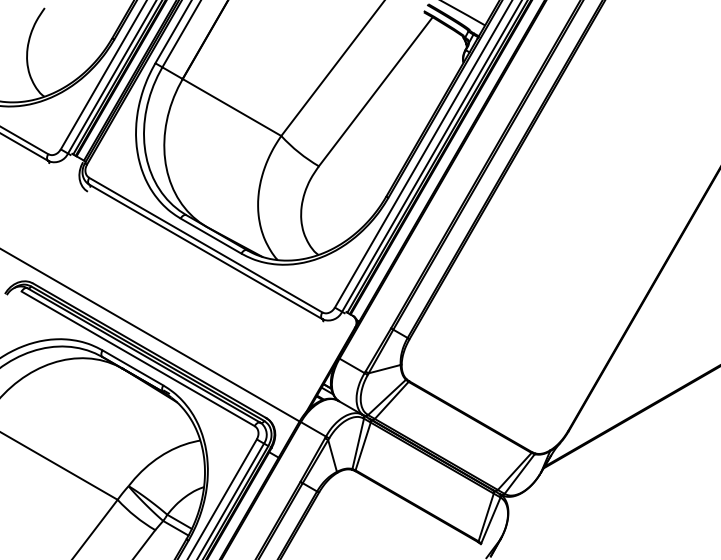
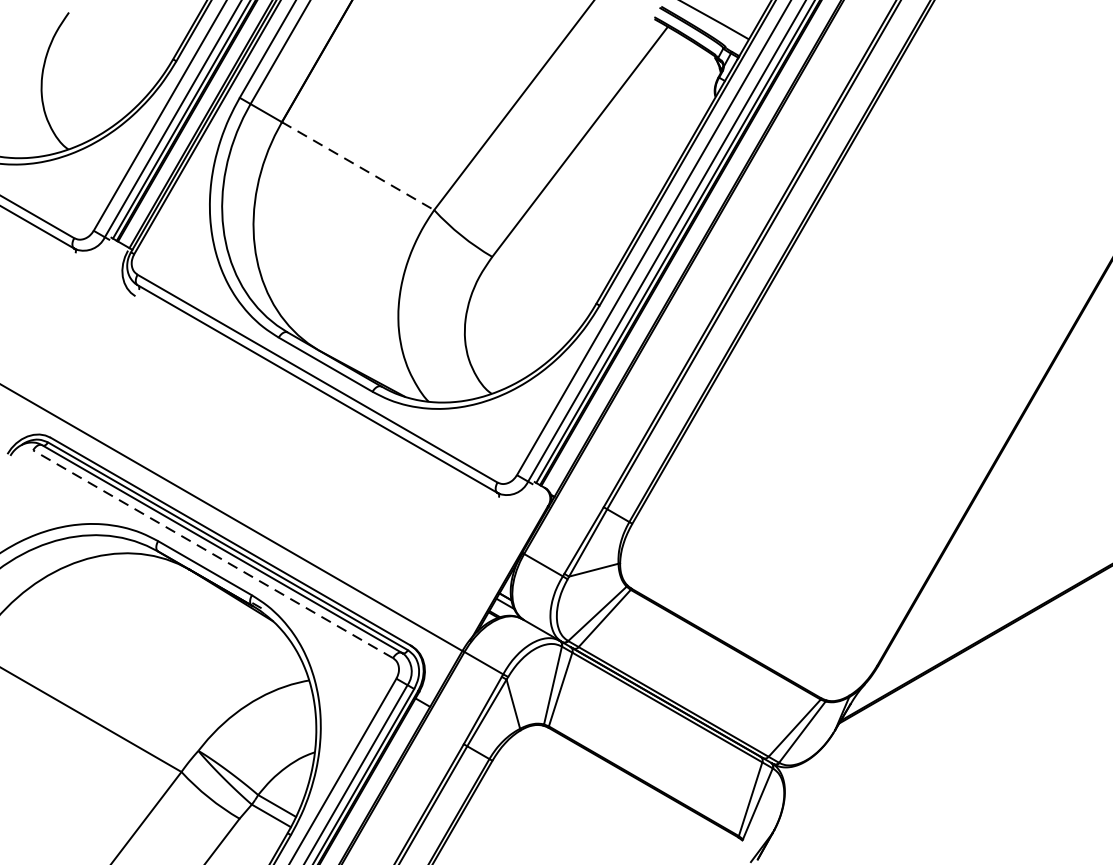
line: (232, 107) -> (358, 166), solid -> dashed
line: (138, 358) -> (213, 553), solid -> dashed

